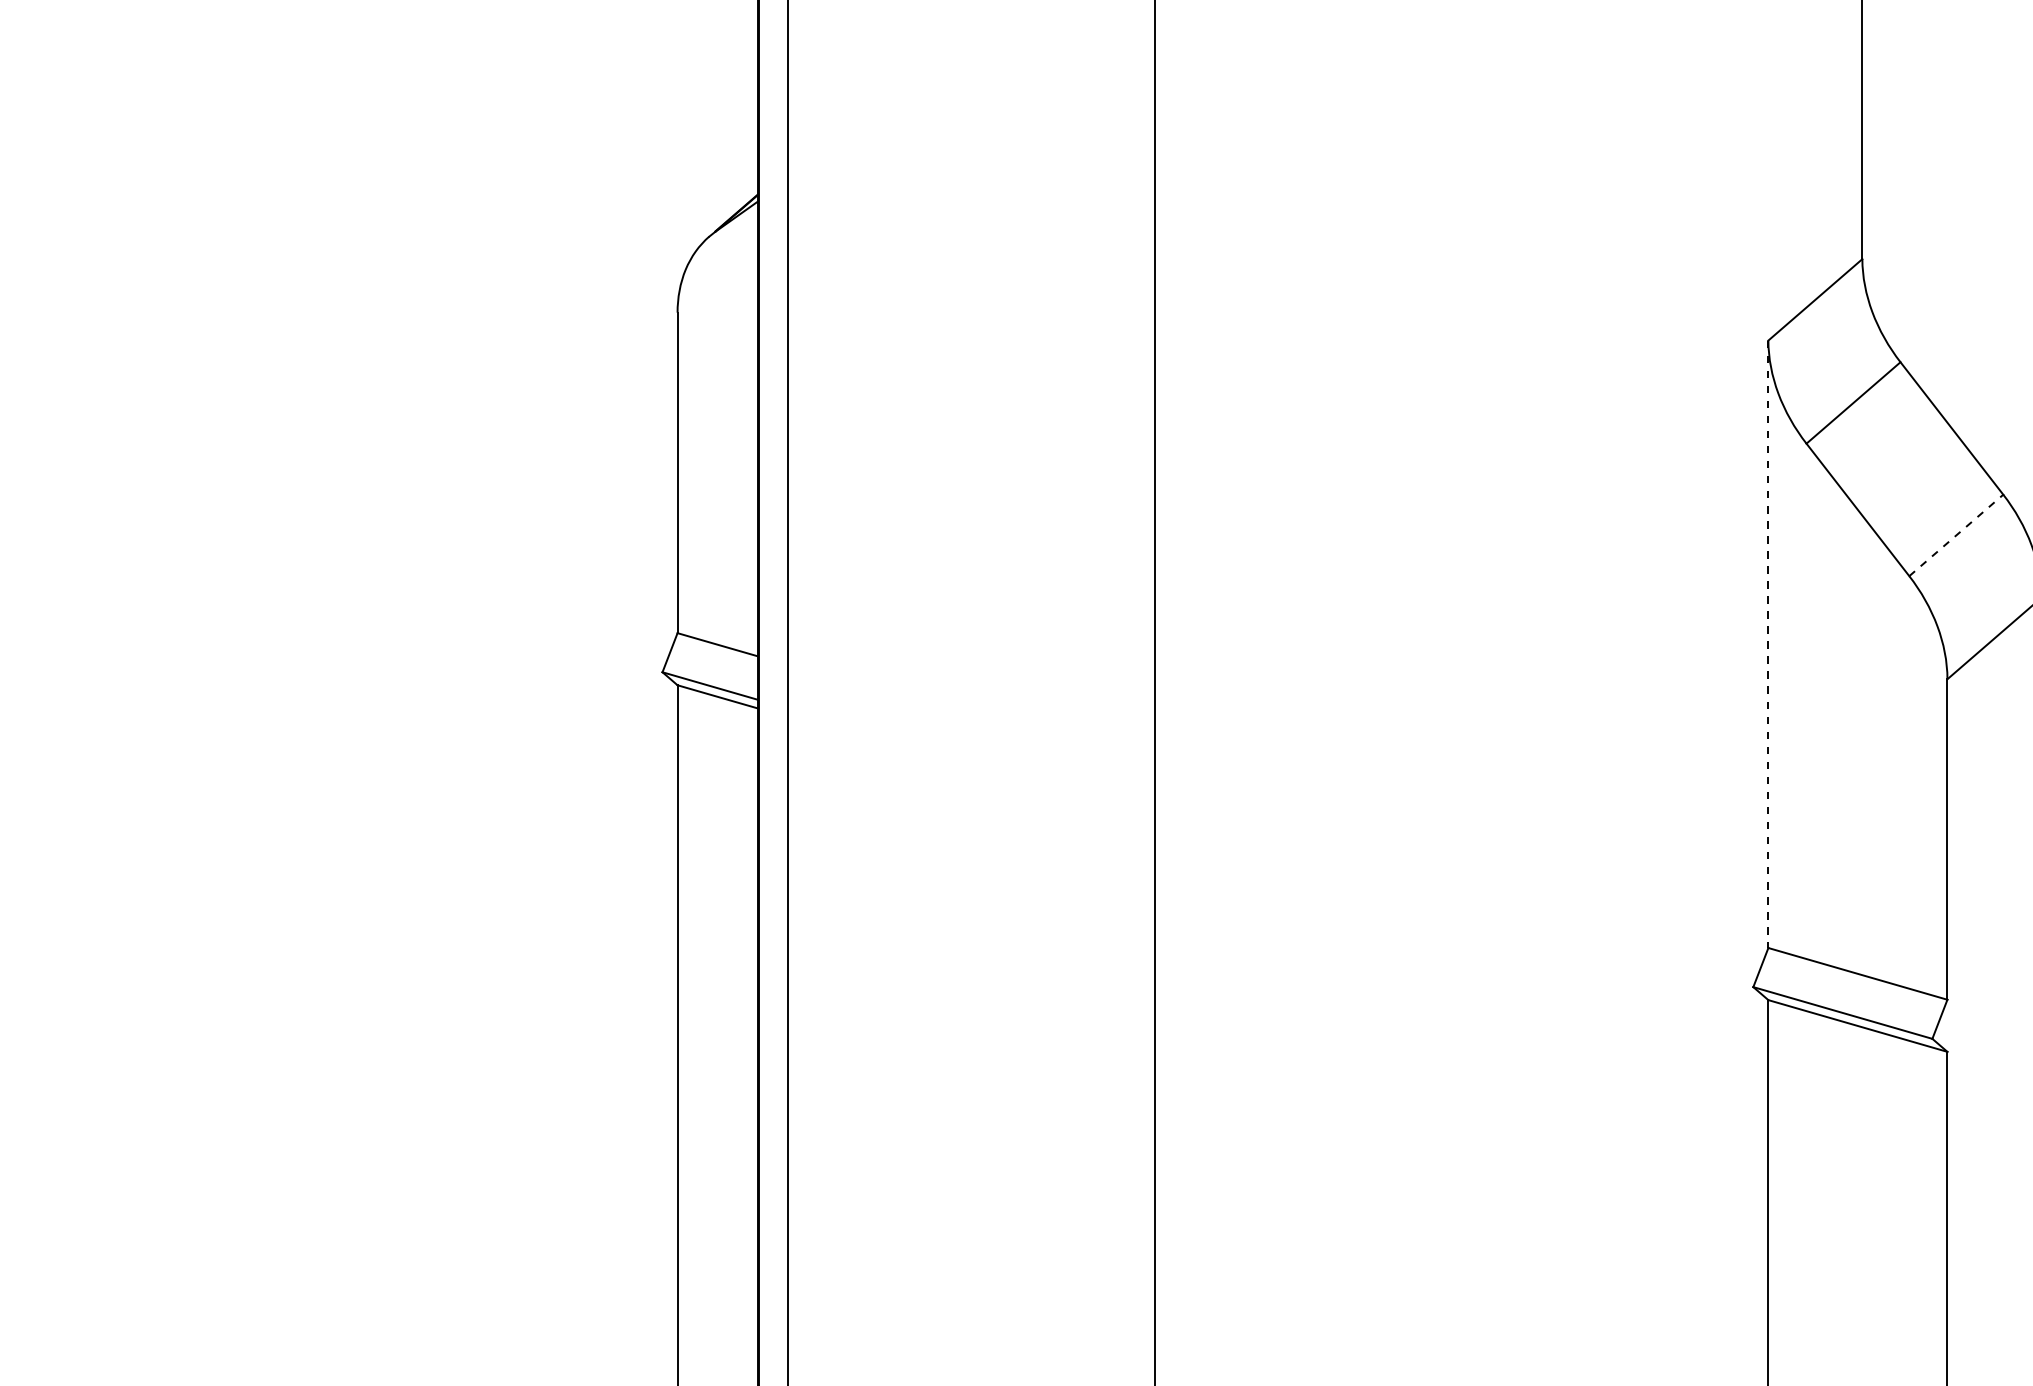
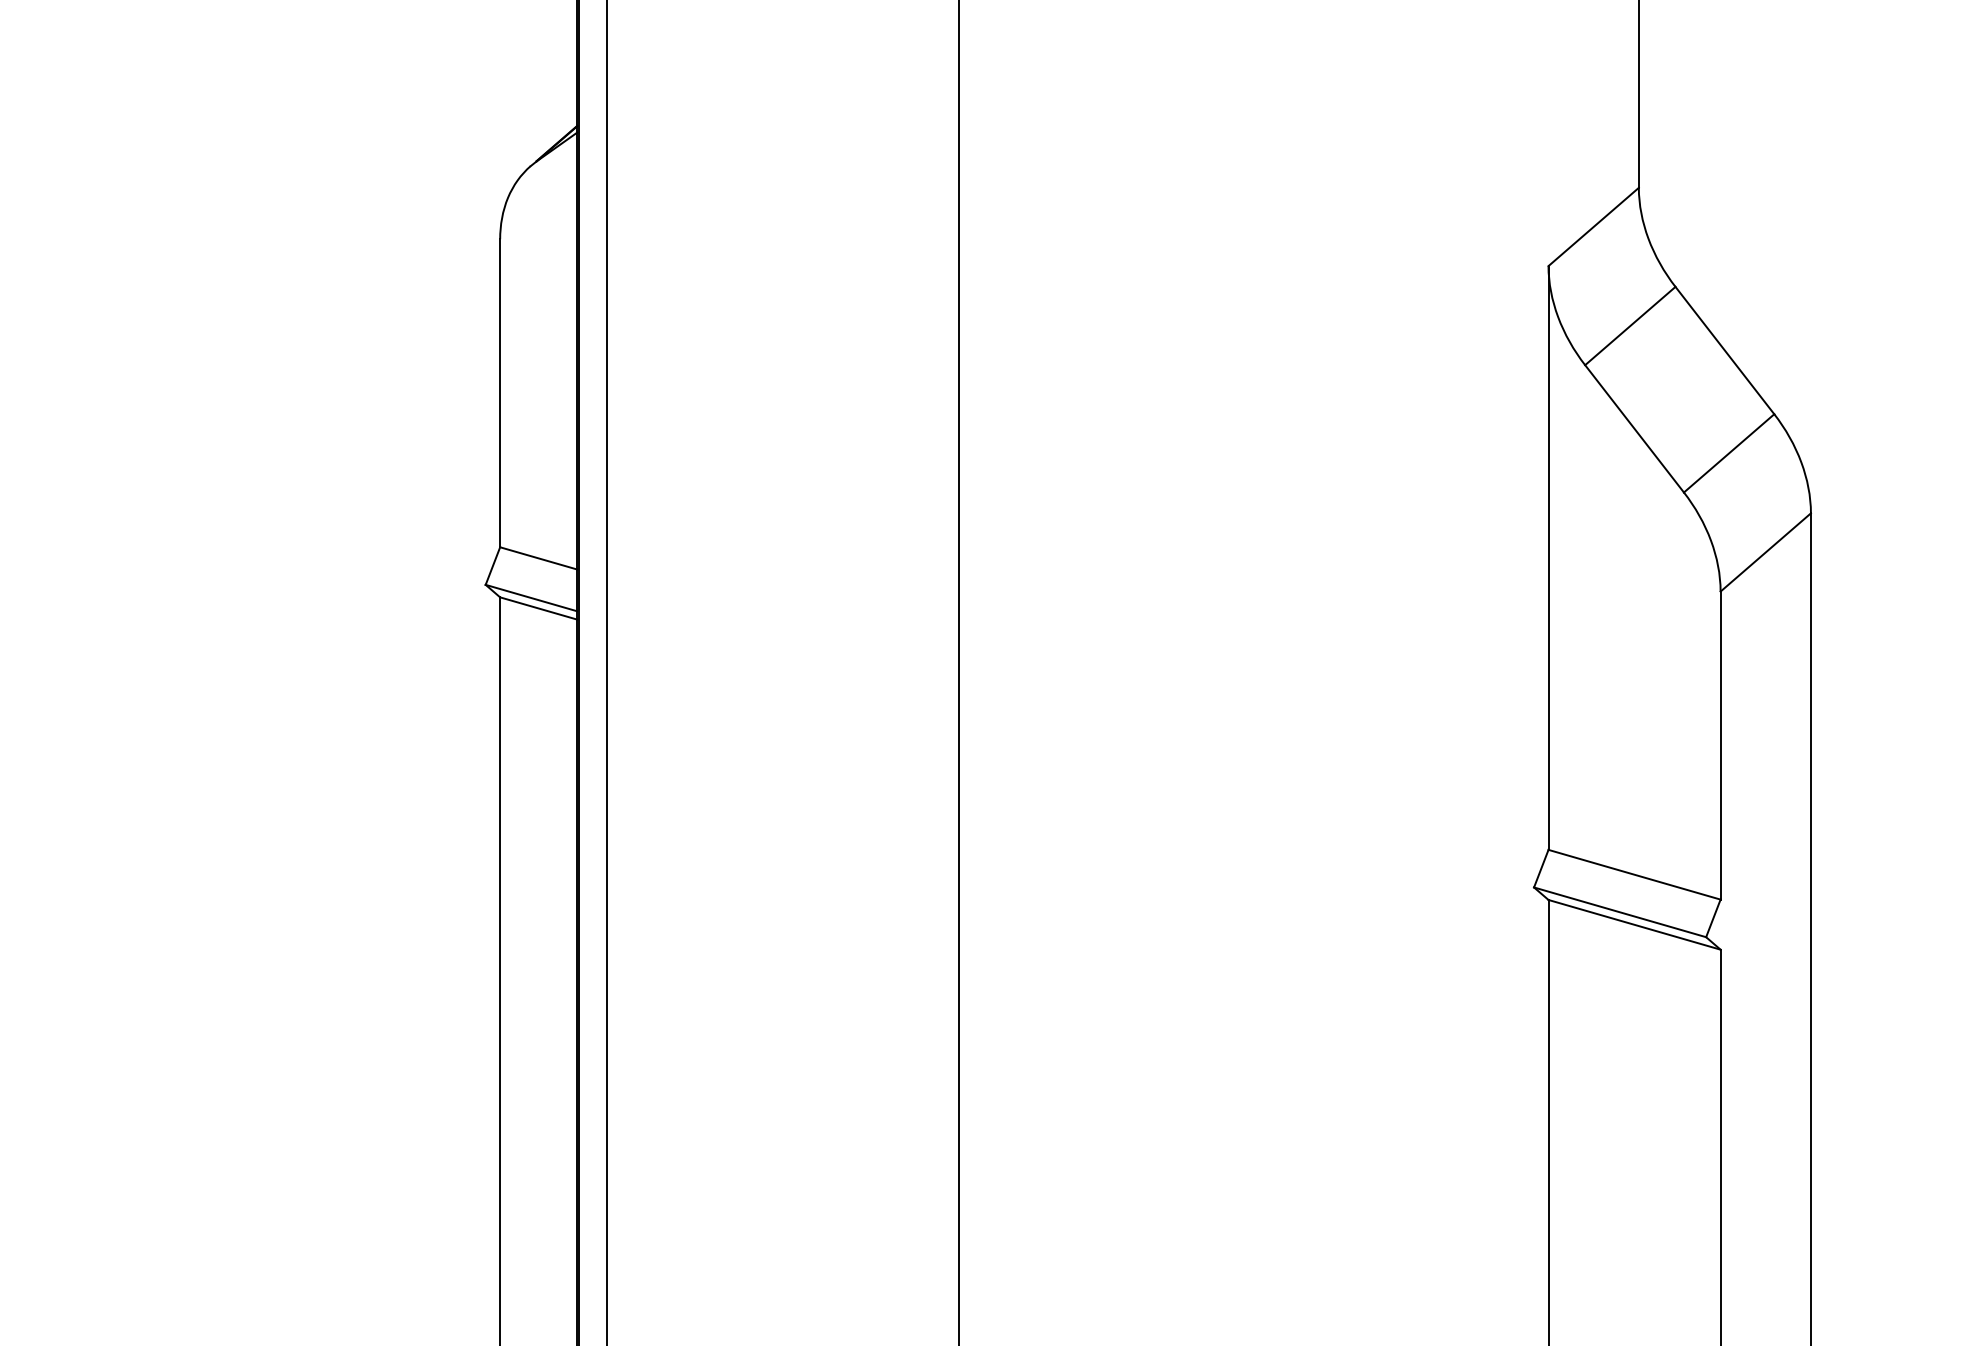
line: (1956, 535) -> (1729, 453), dashed -> solid
line: (1768, 643) -> (1548, 557), dashed -> solid

